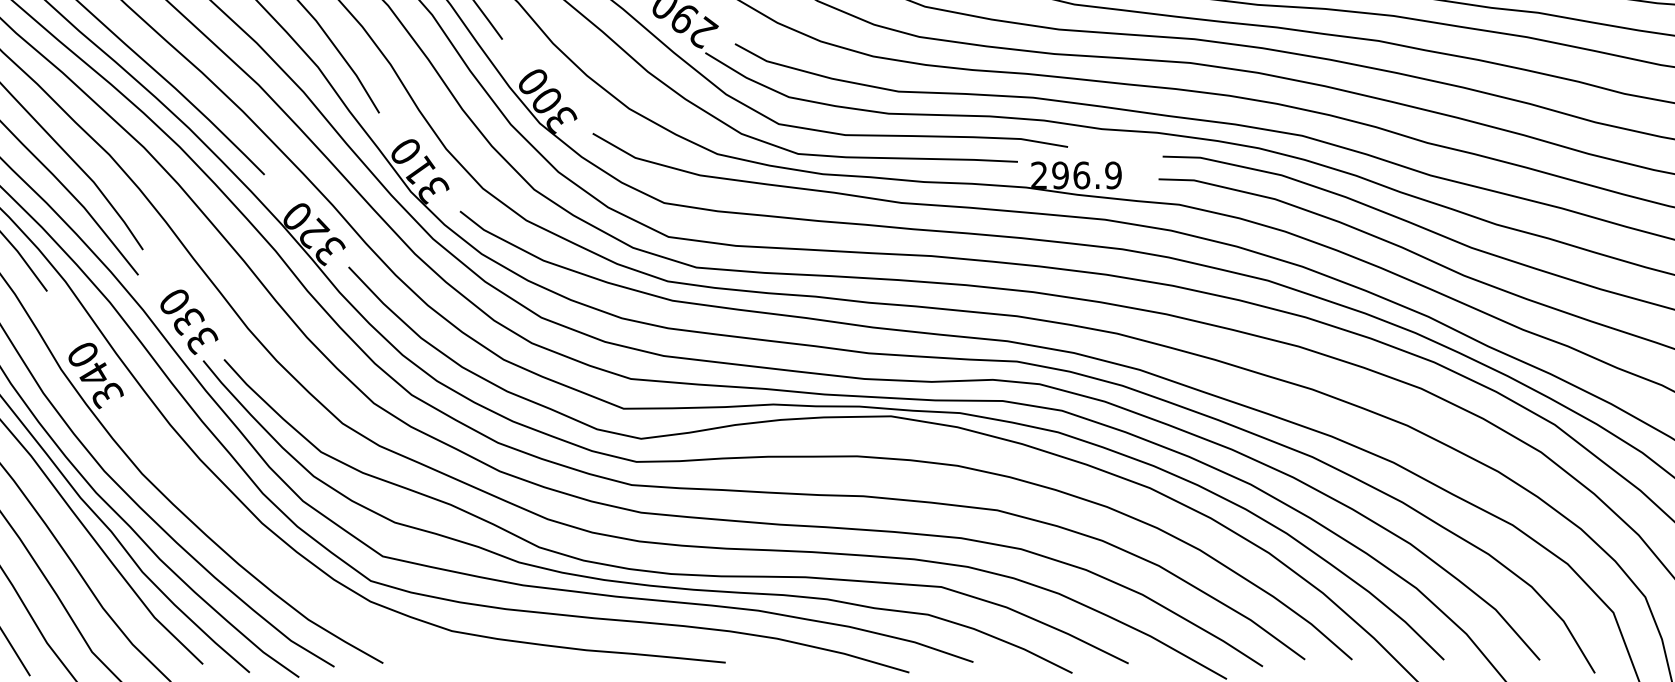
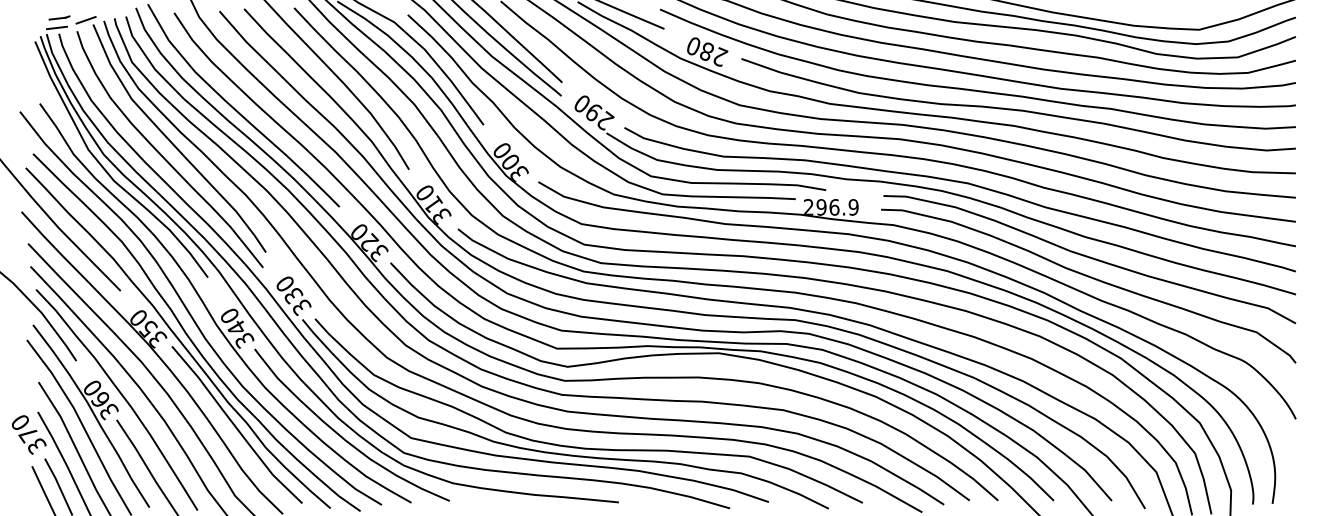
curve: (266, 550) -> (340, 434), added

